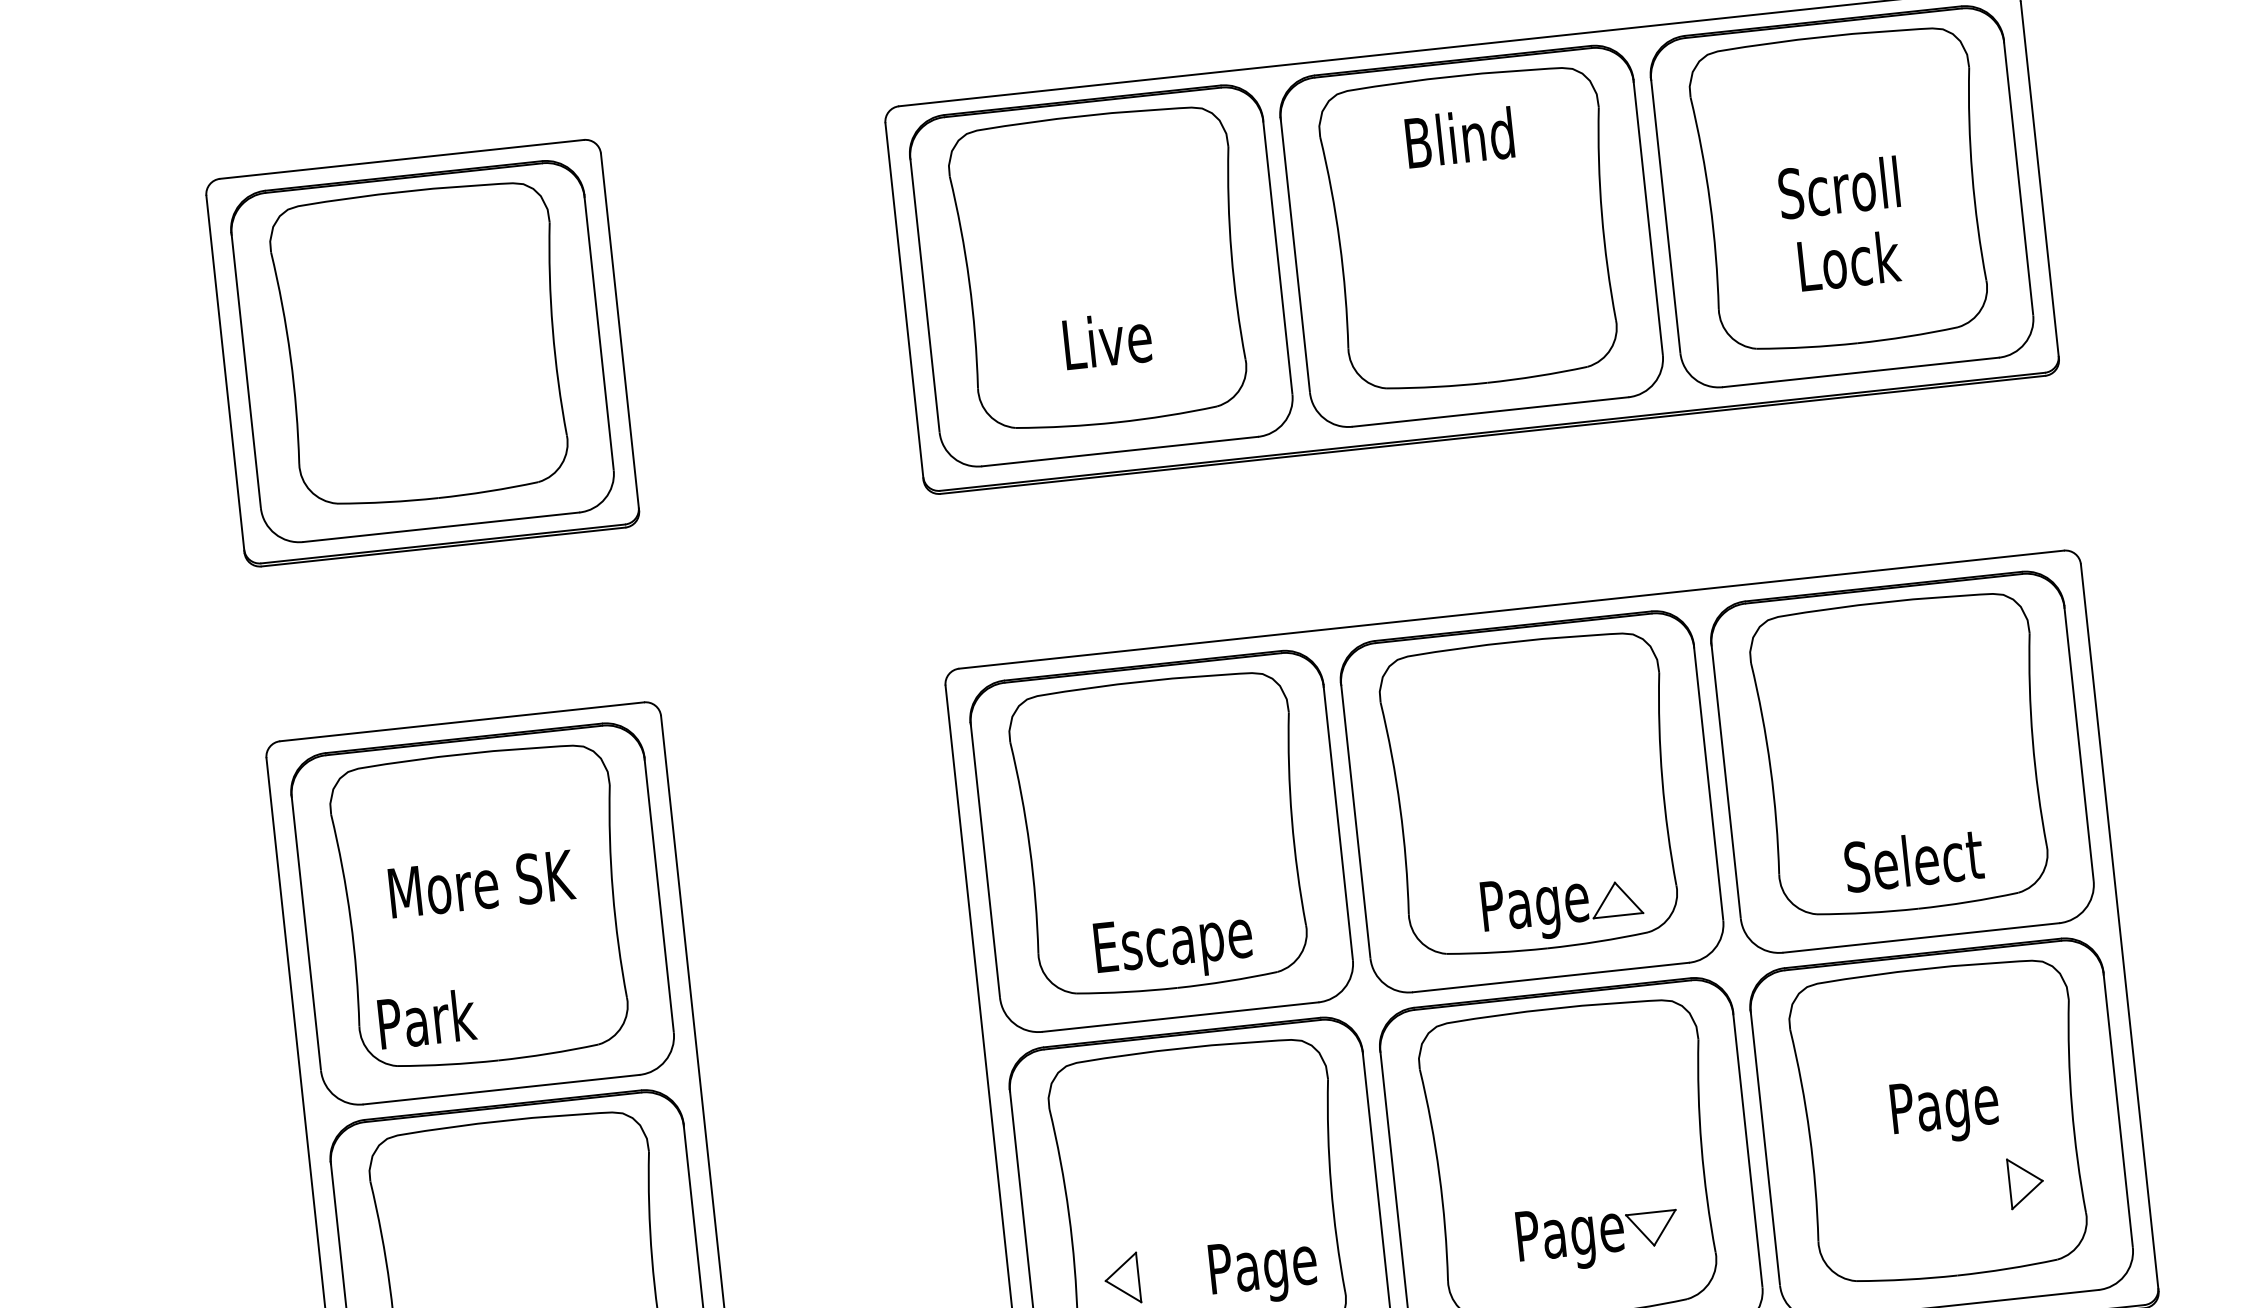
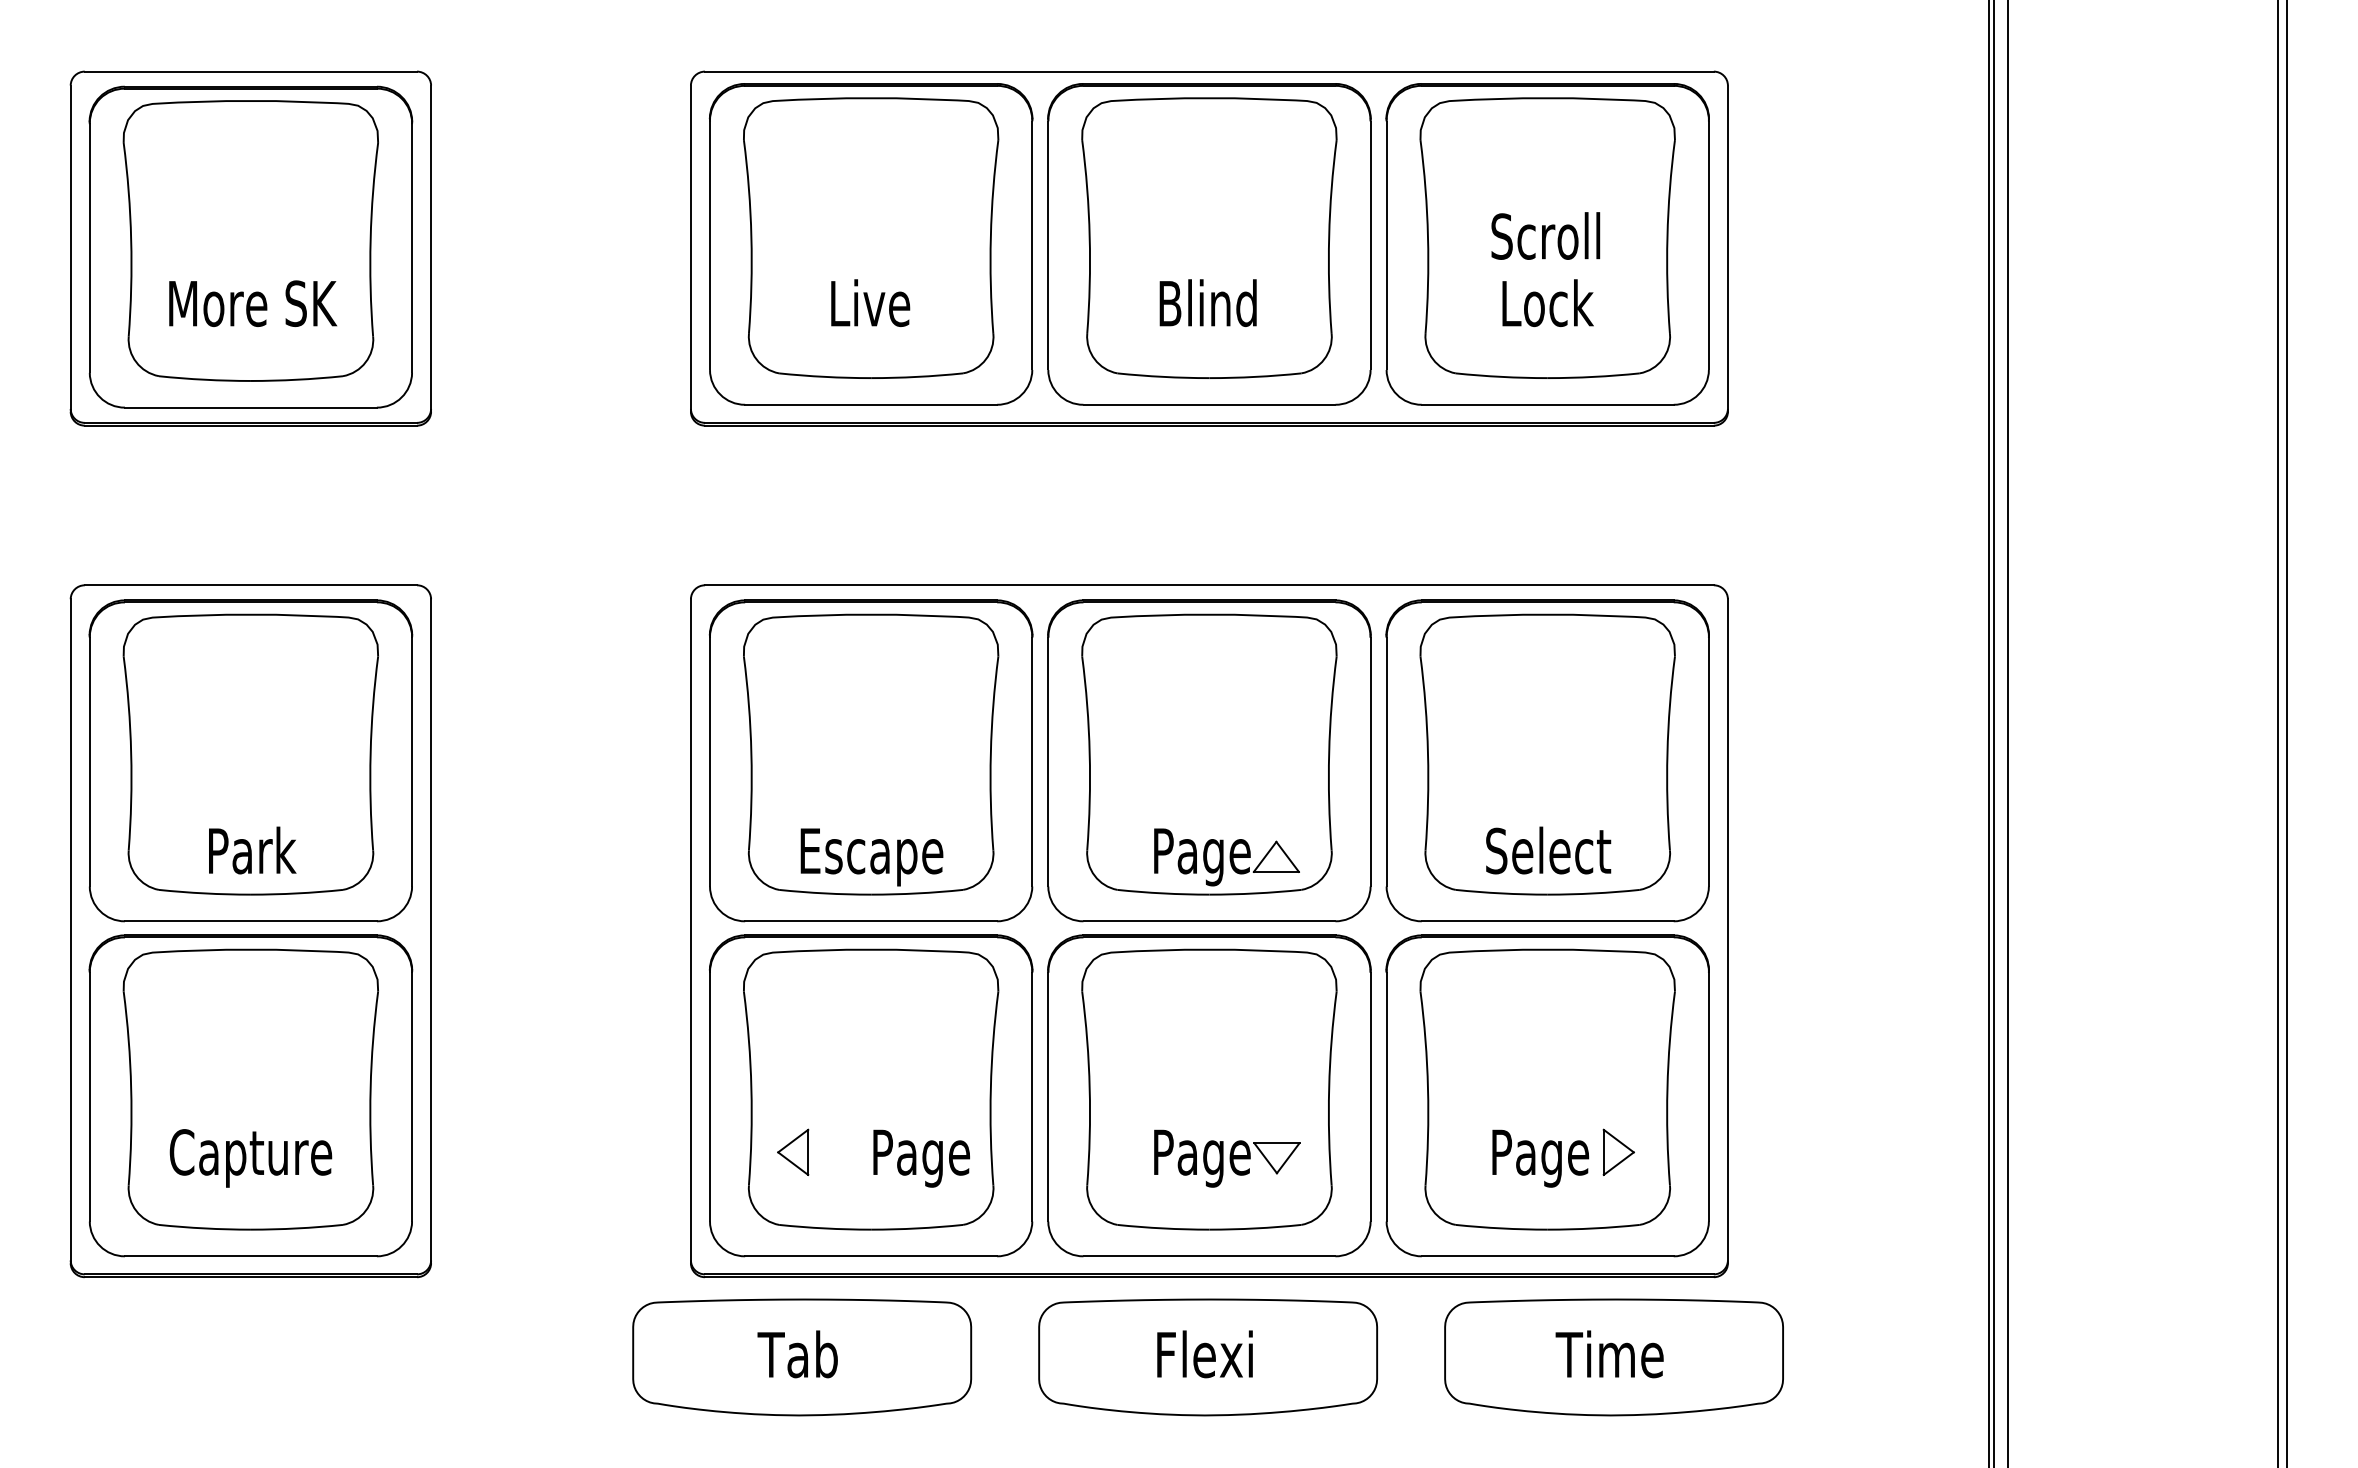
text: (1458, 137) -> (1207, 302), moved
text: (482, 883) -> (253, 303), moved
text: (427, 1019) -> (252, 850), moved
text: (1945, 1110) -> (1540, 1158), moved

